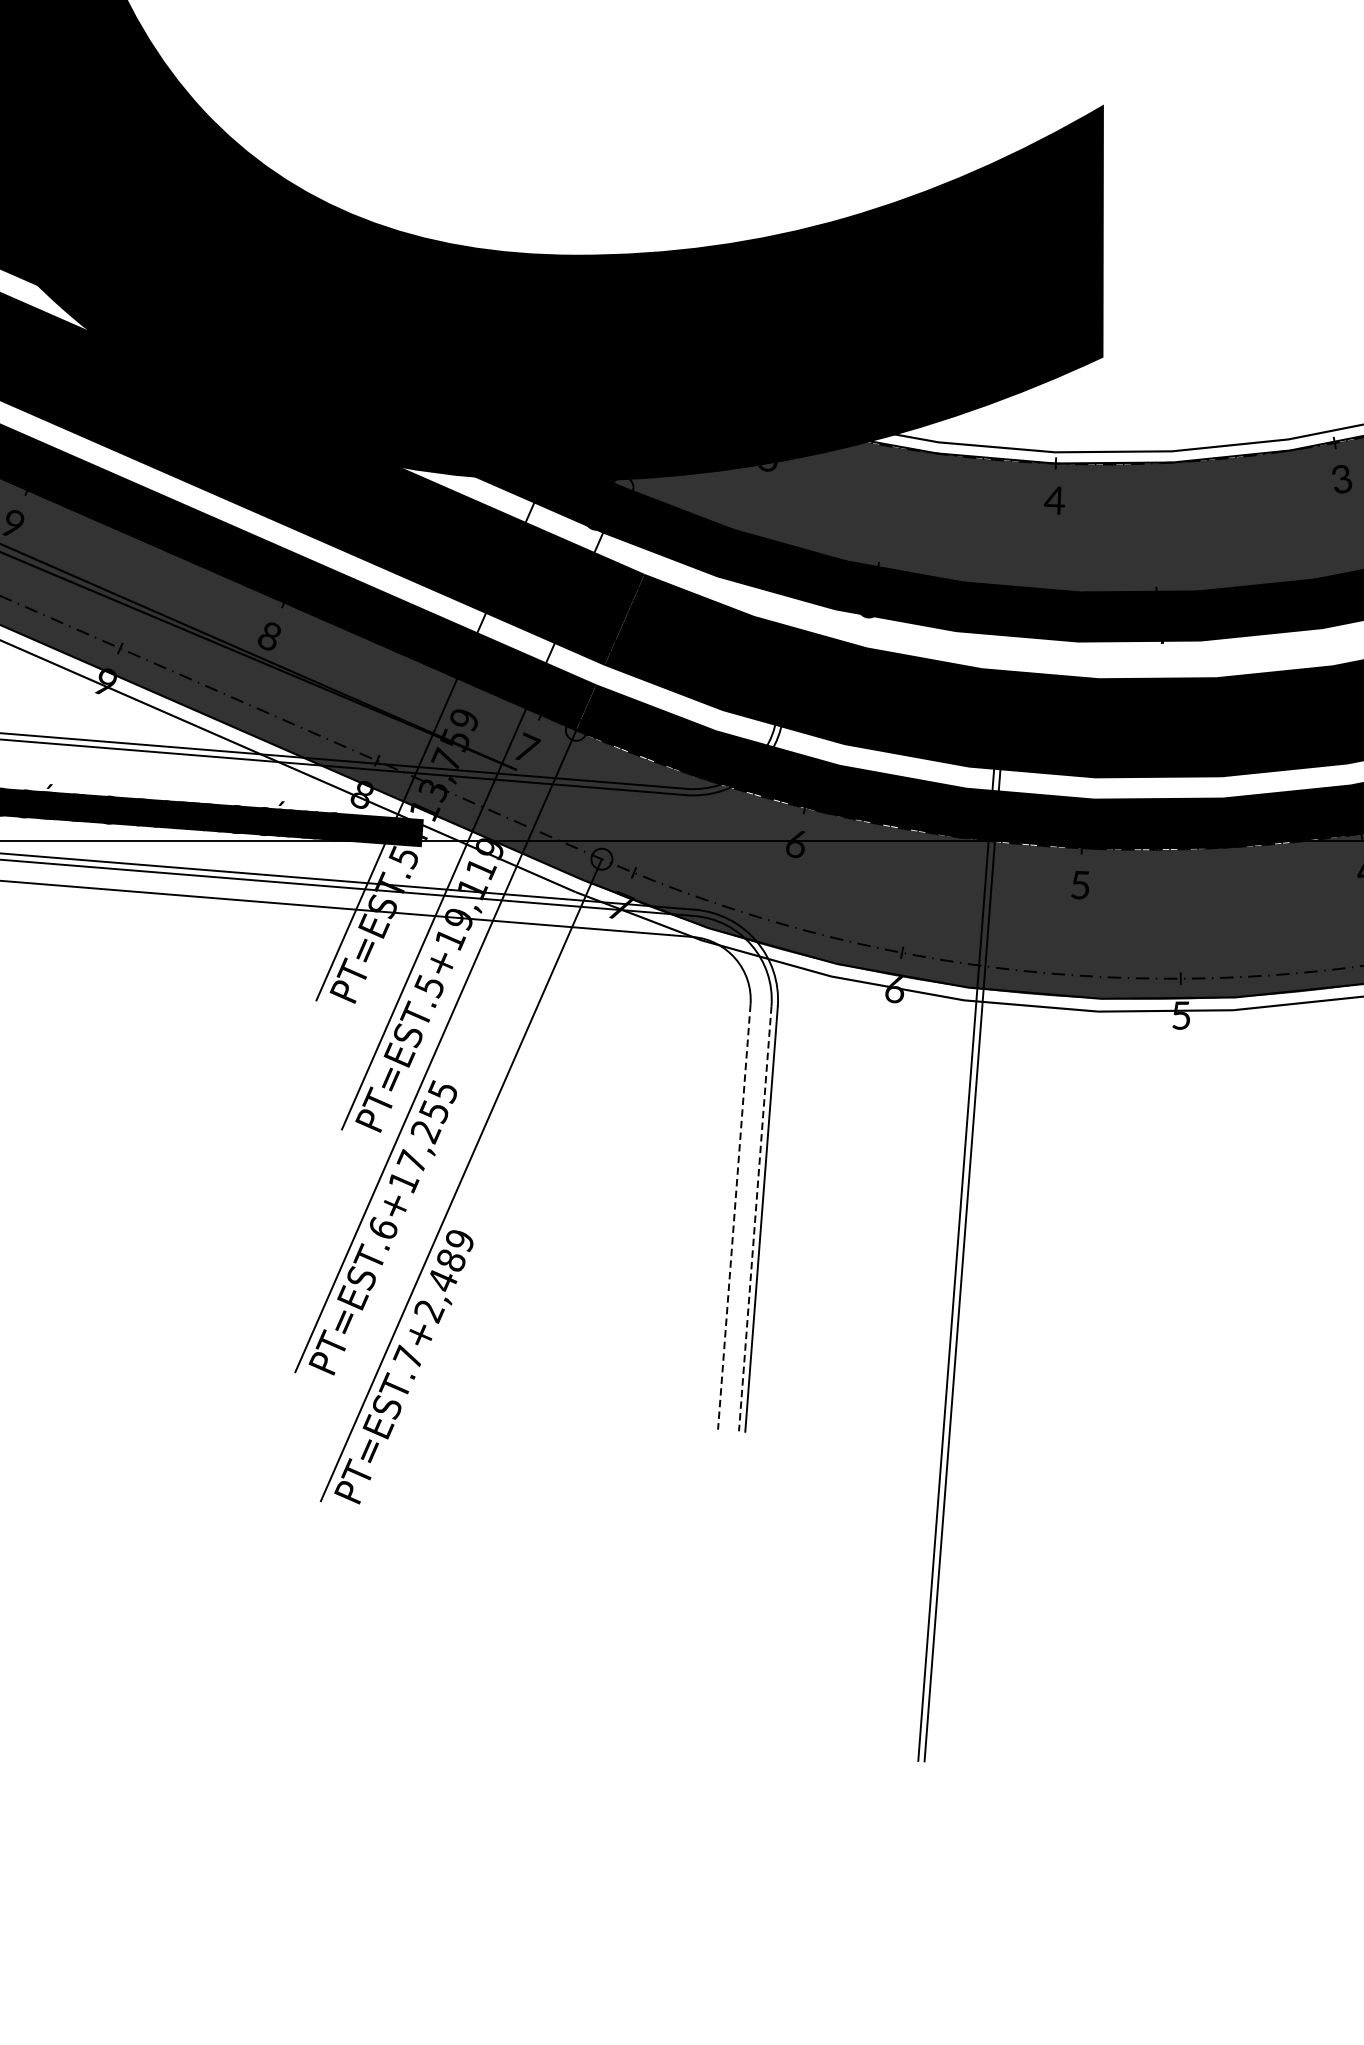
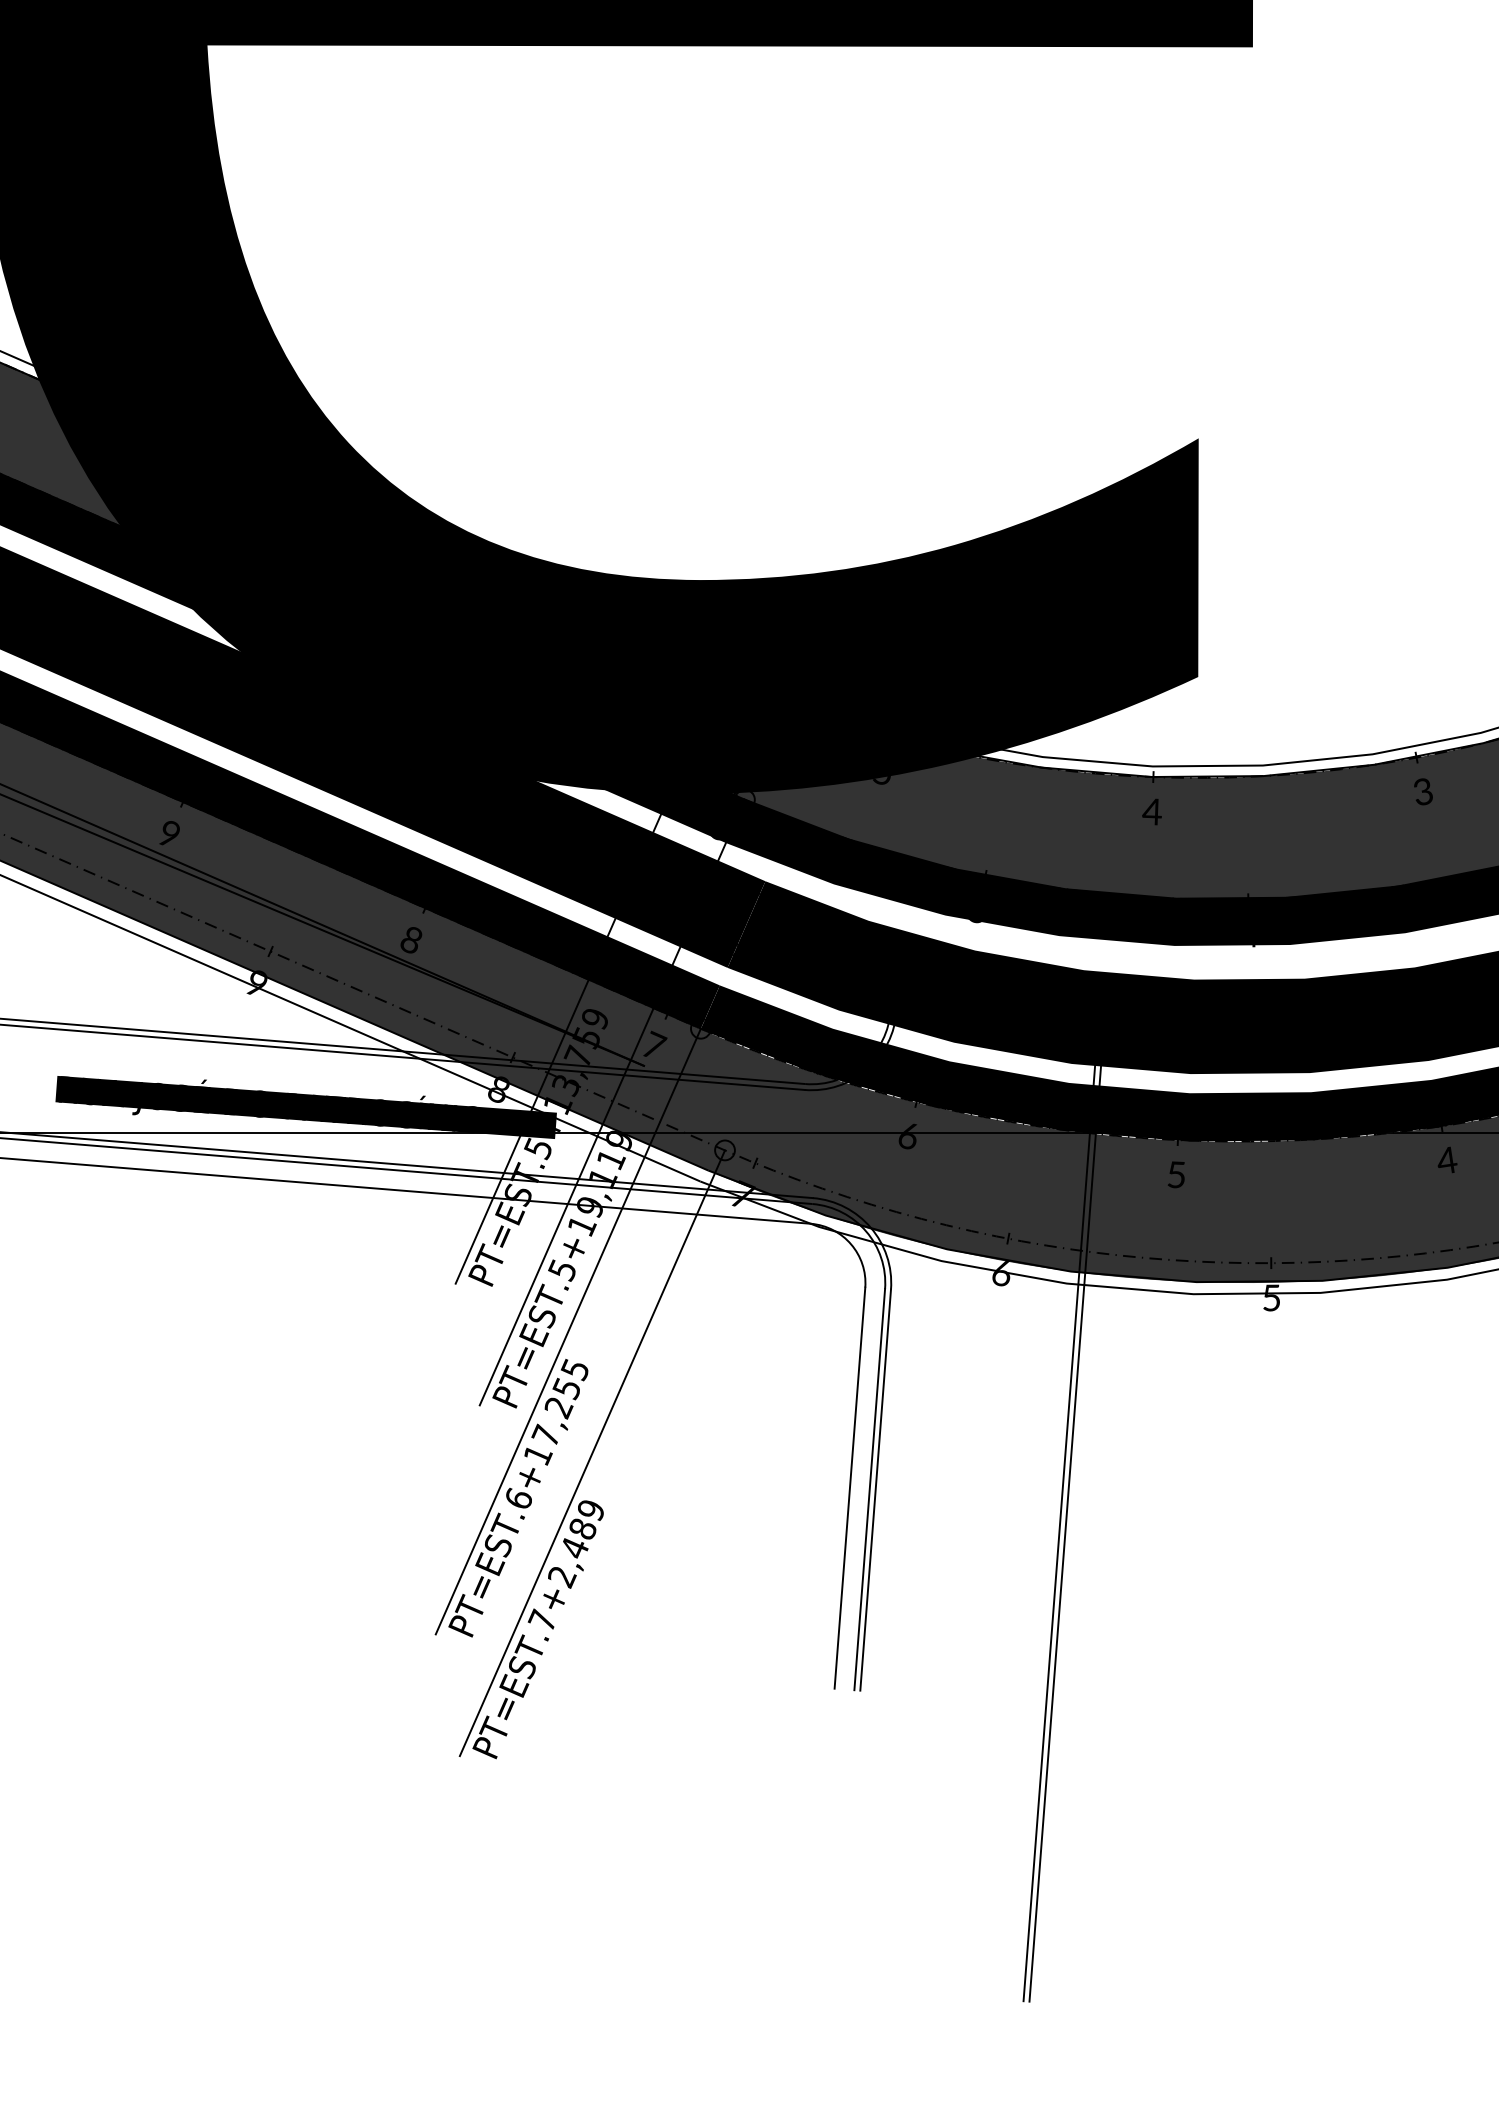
line: (733, 1217) -> (849, 1488), dashed -> solid
line: (755, 1219) -> (869, 1490), dashed -> solid

